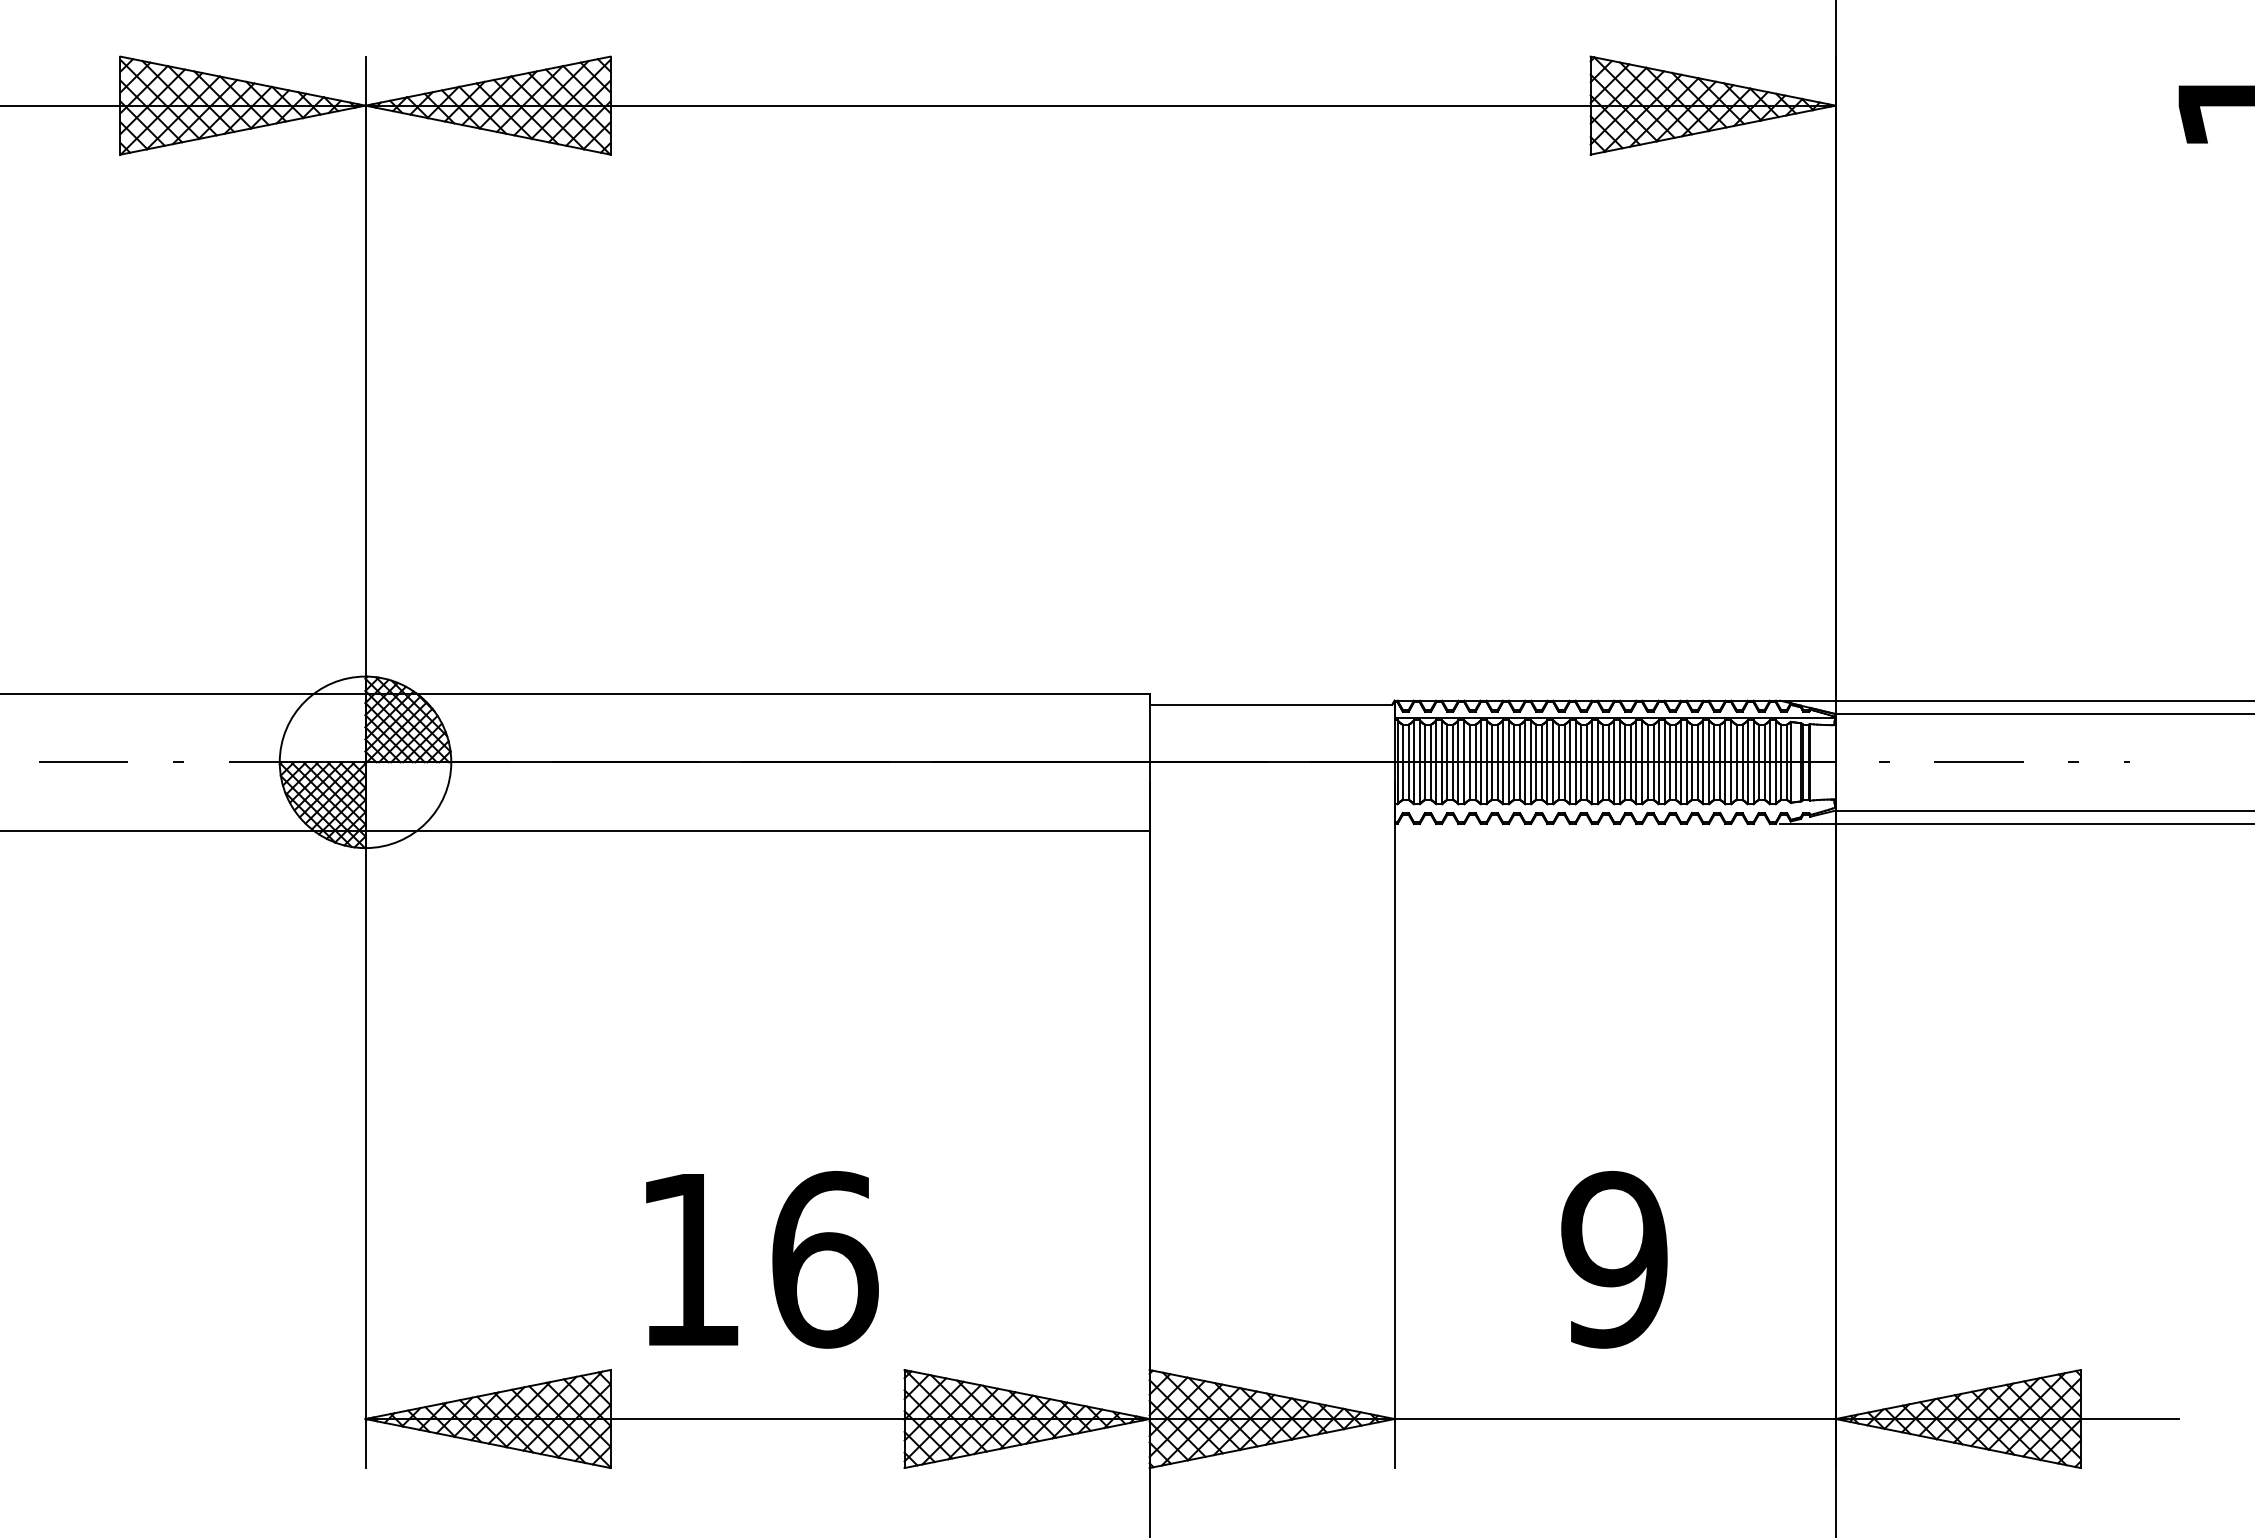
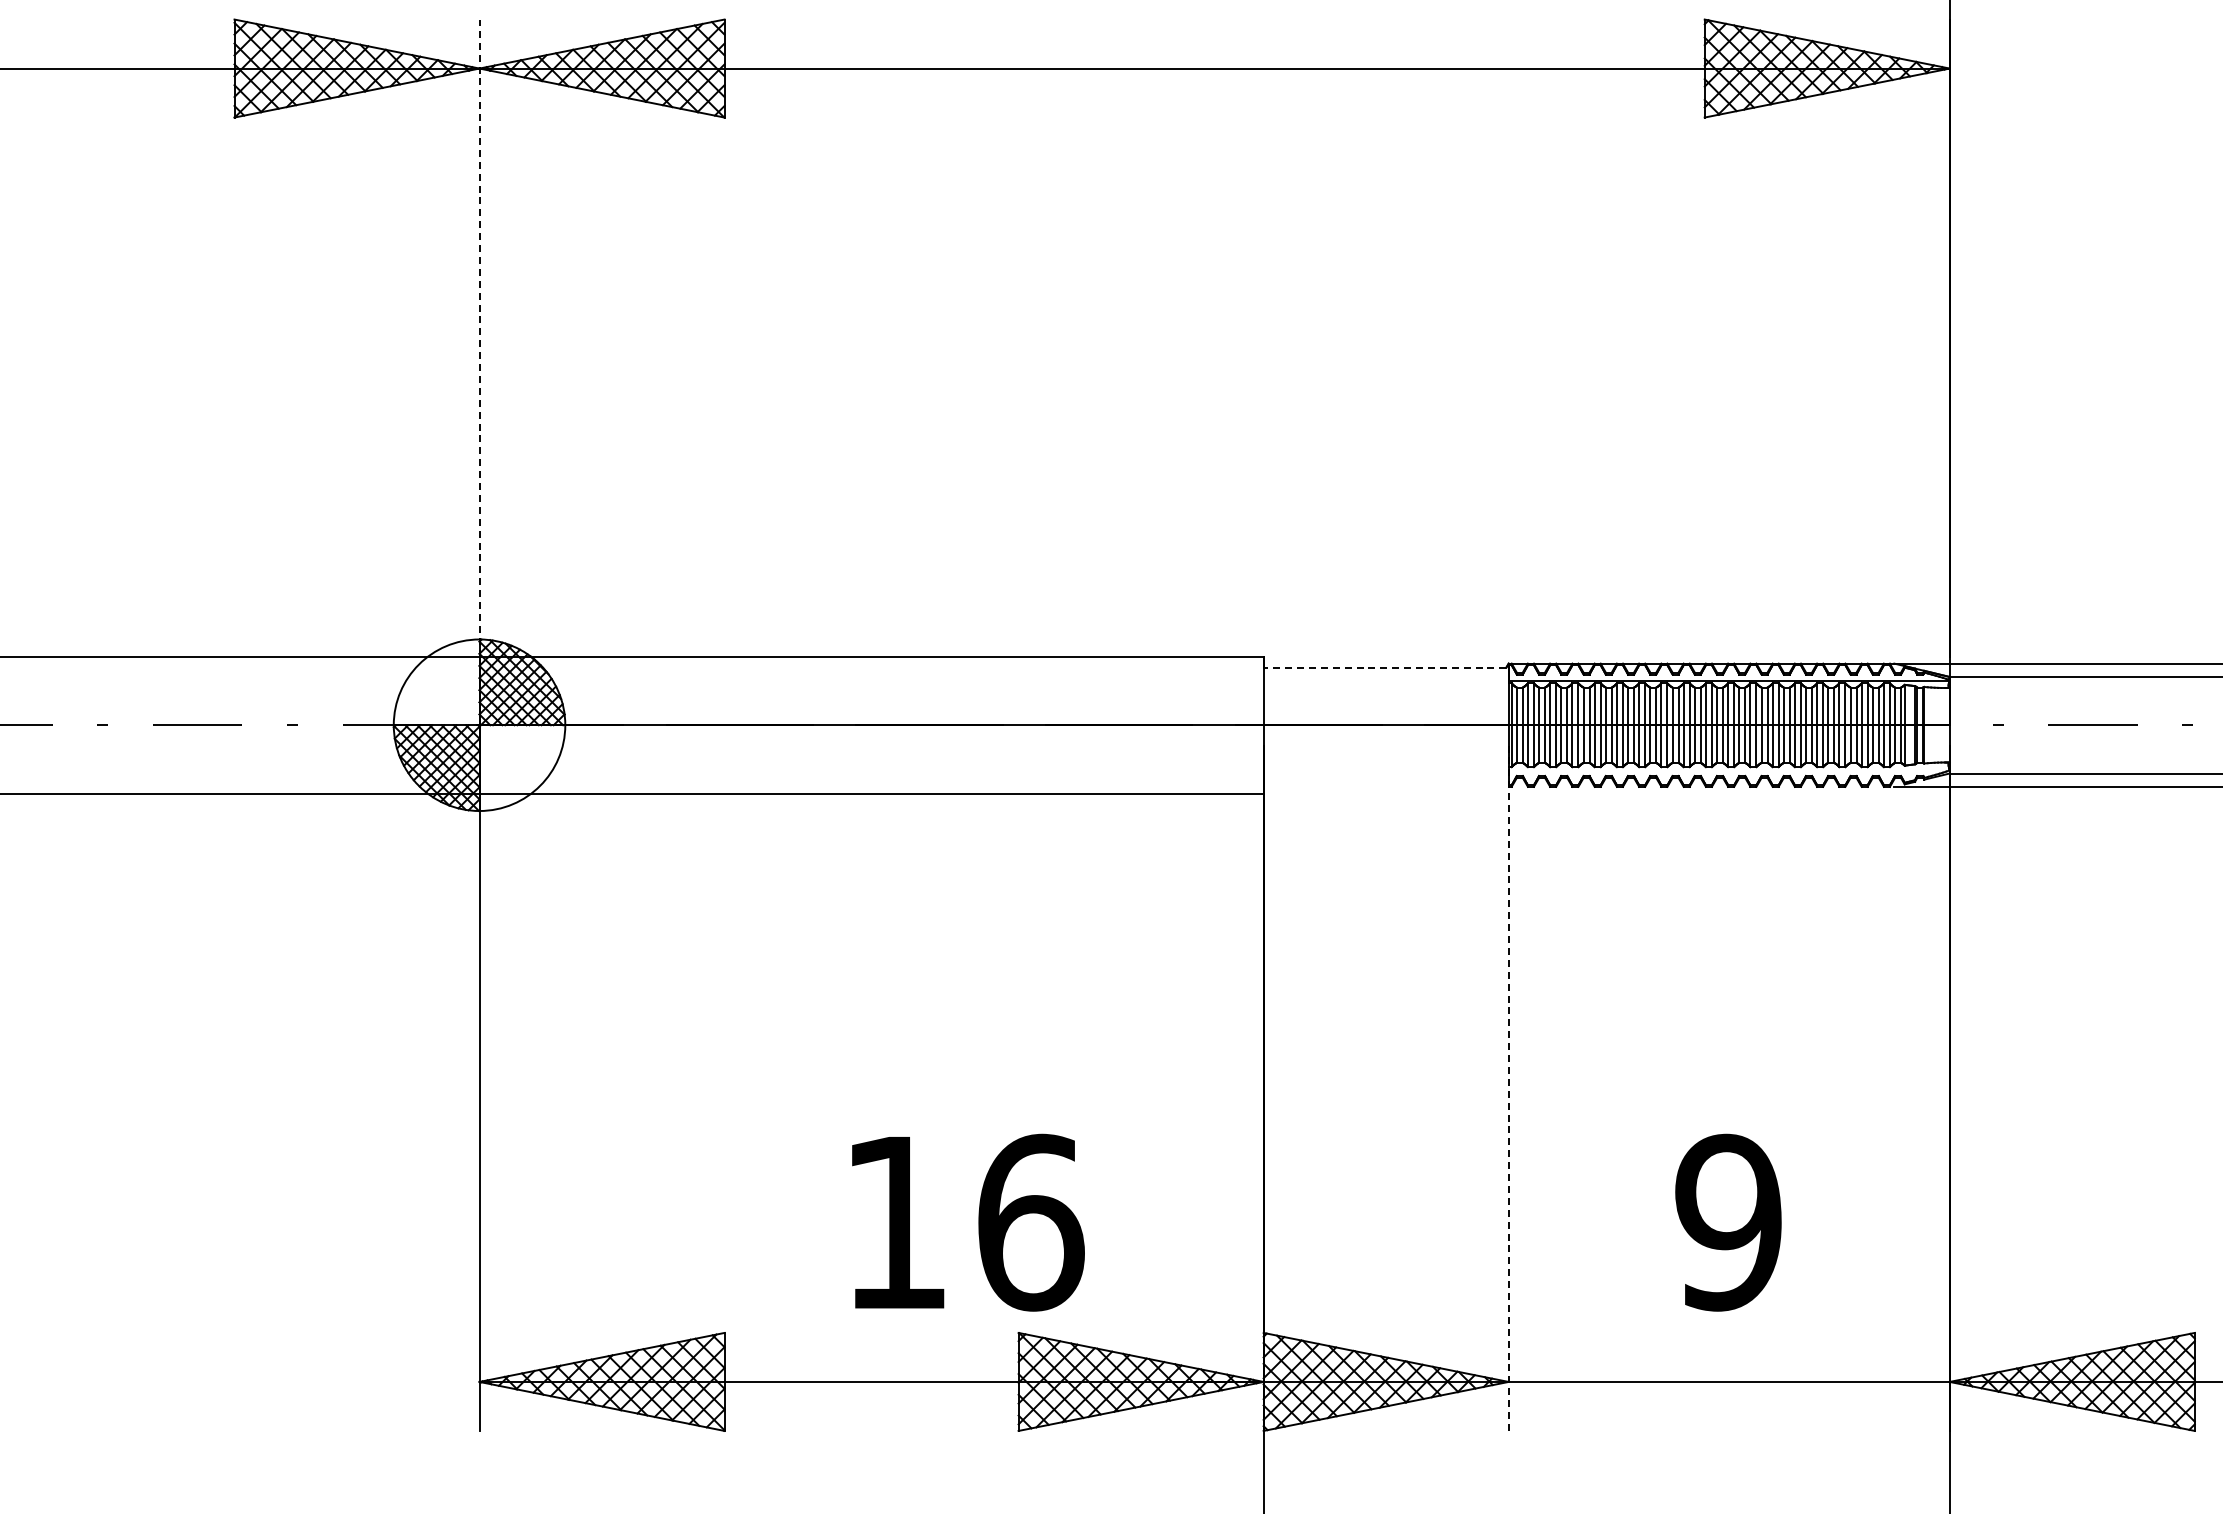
line: (365, 375) -> (479, 338), solid -> dashed
line: (1270, 704) -> (1384, 667), solid -> dashed
line: (1394, 1125) -> (1508, 1088), solid -> dashed
text: (762, 1259) -> (968, 1222), moved

